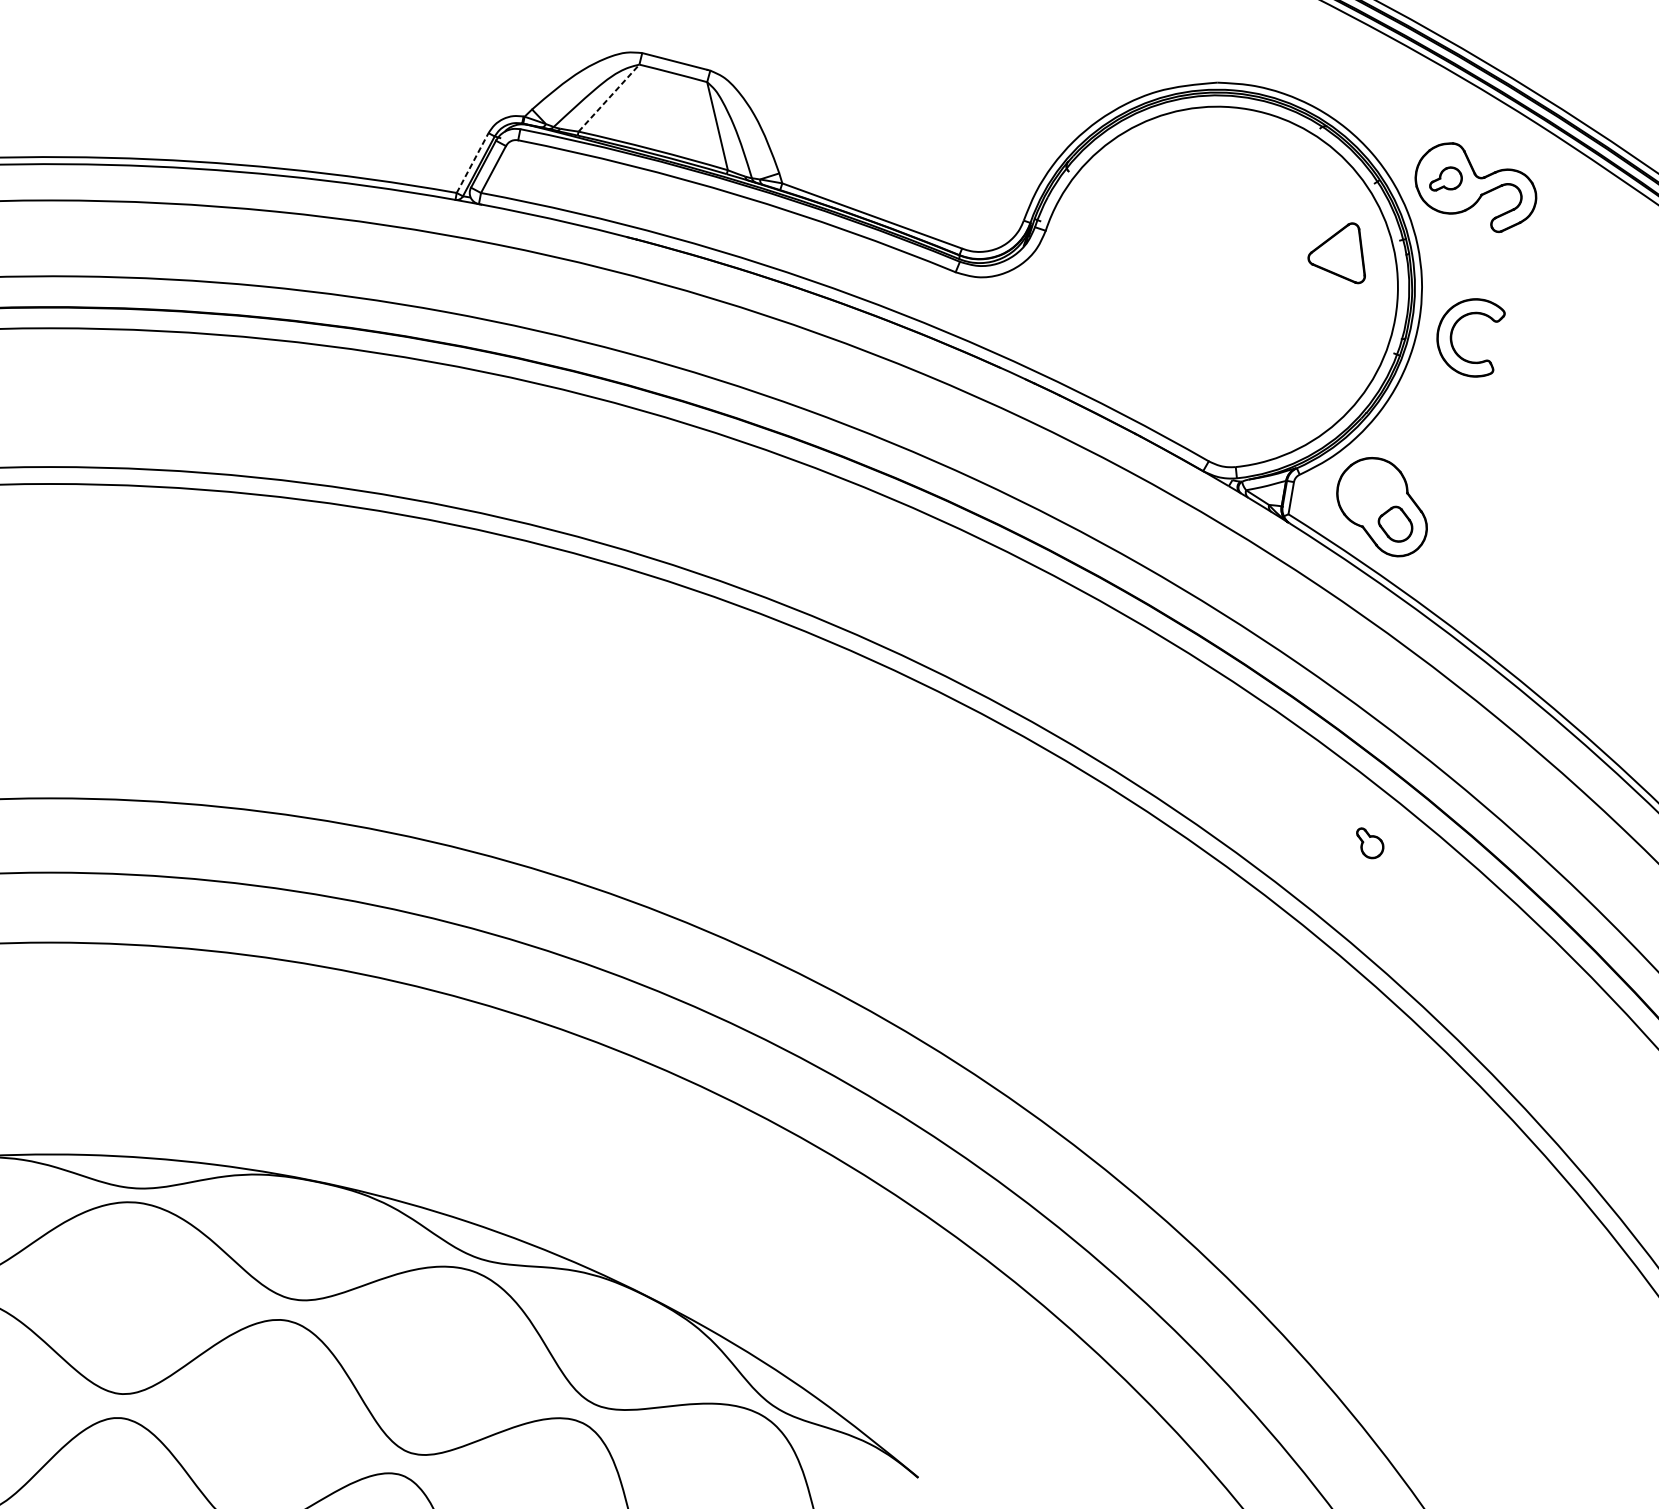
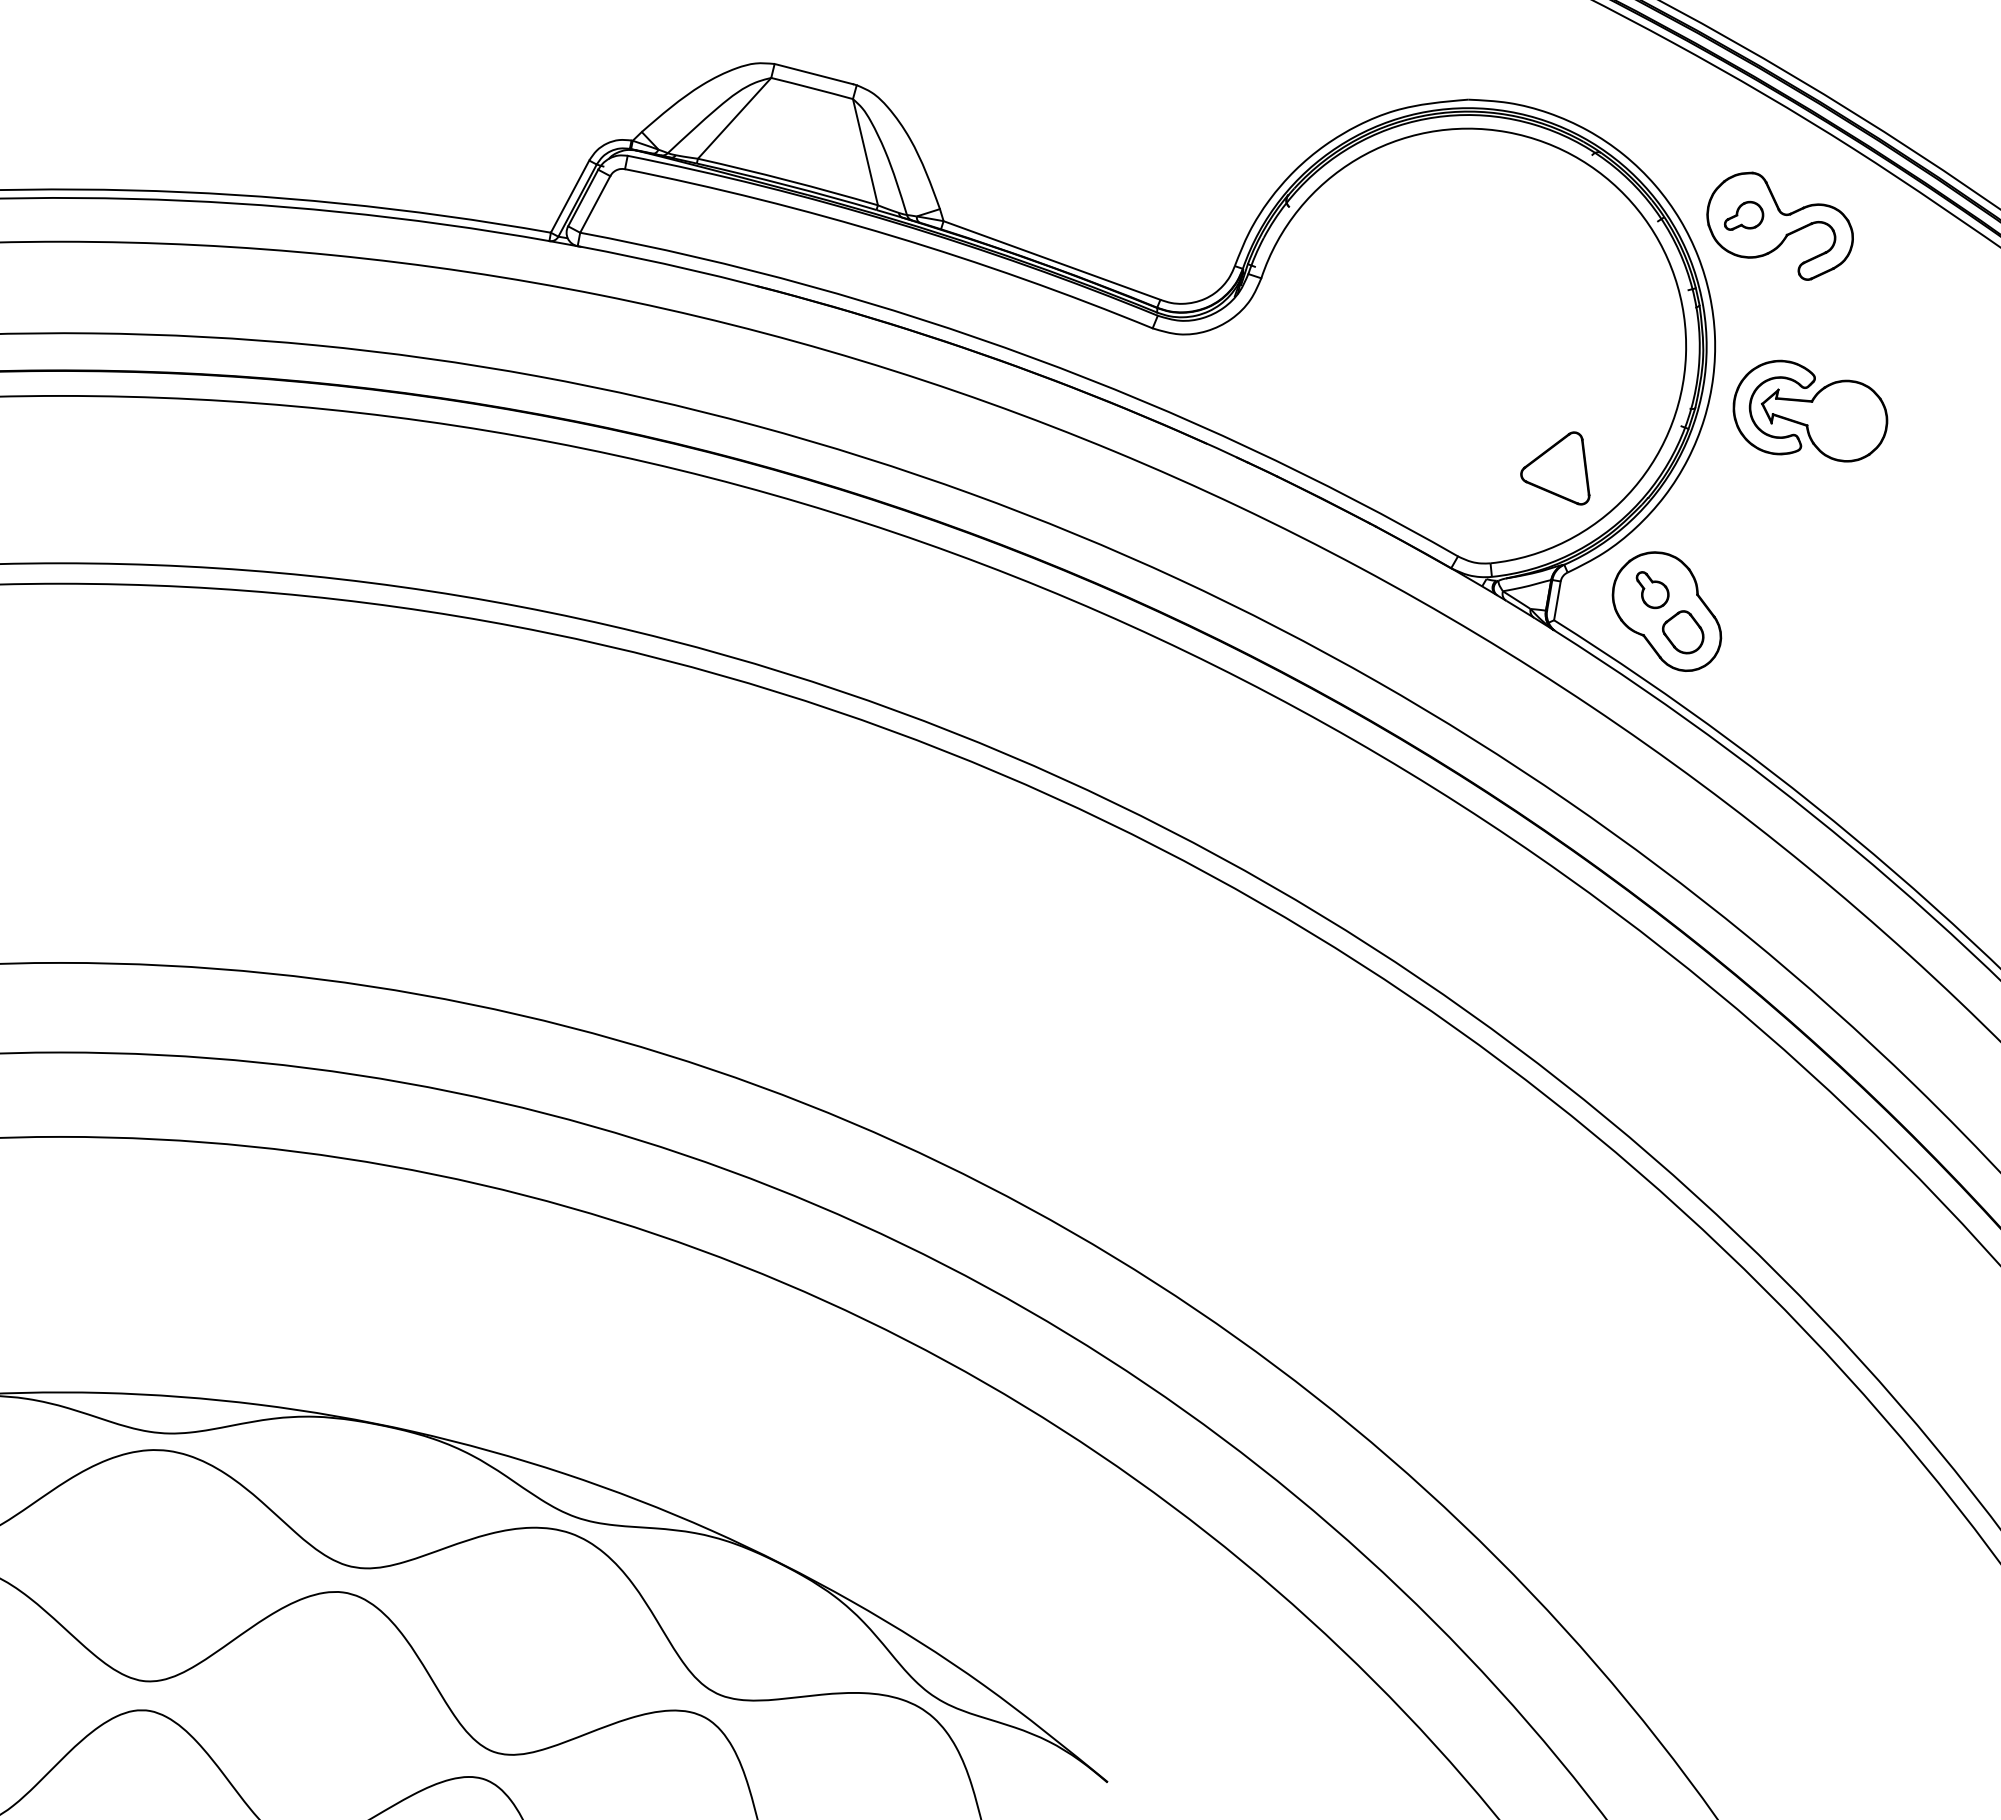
line: (608, 98) -> (734, 118), dashed -> solid
line: (472, 162) -> (570, 196), dashed -> solid
part: (1336, 253) -> (1555, 468), moved
part: (1512, 348) -> (1824, 420), added
part: (1370, 843) -> (1652, 590), moved

